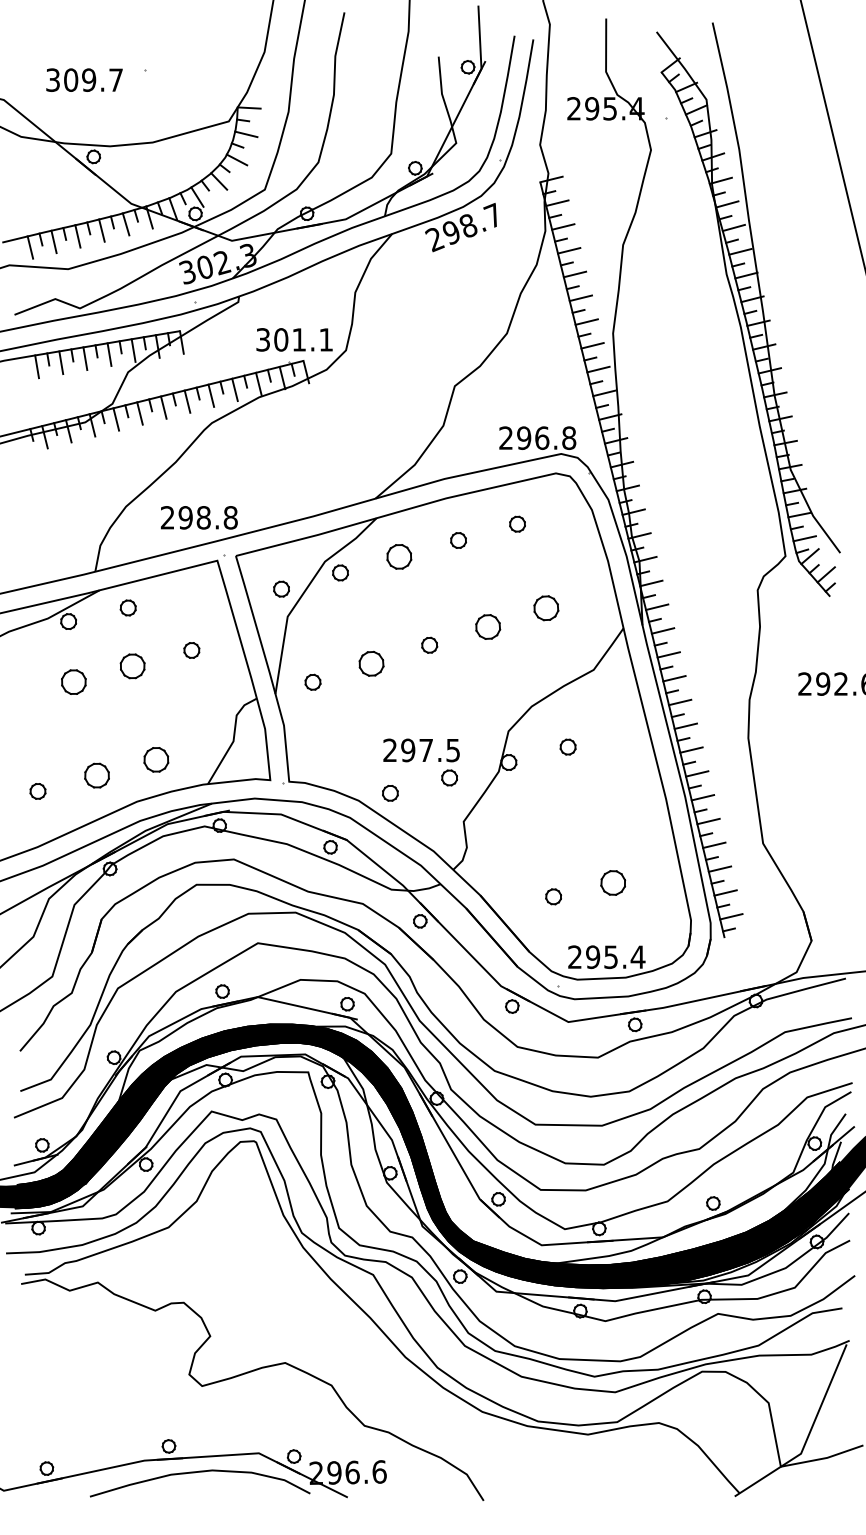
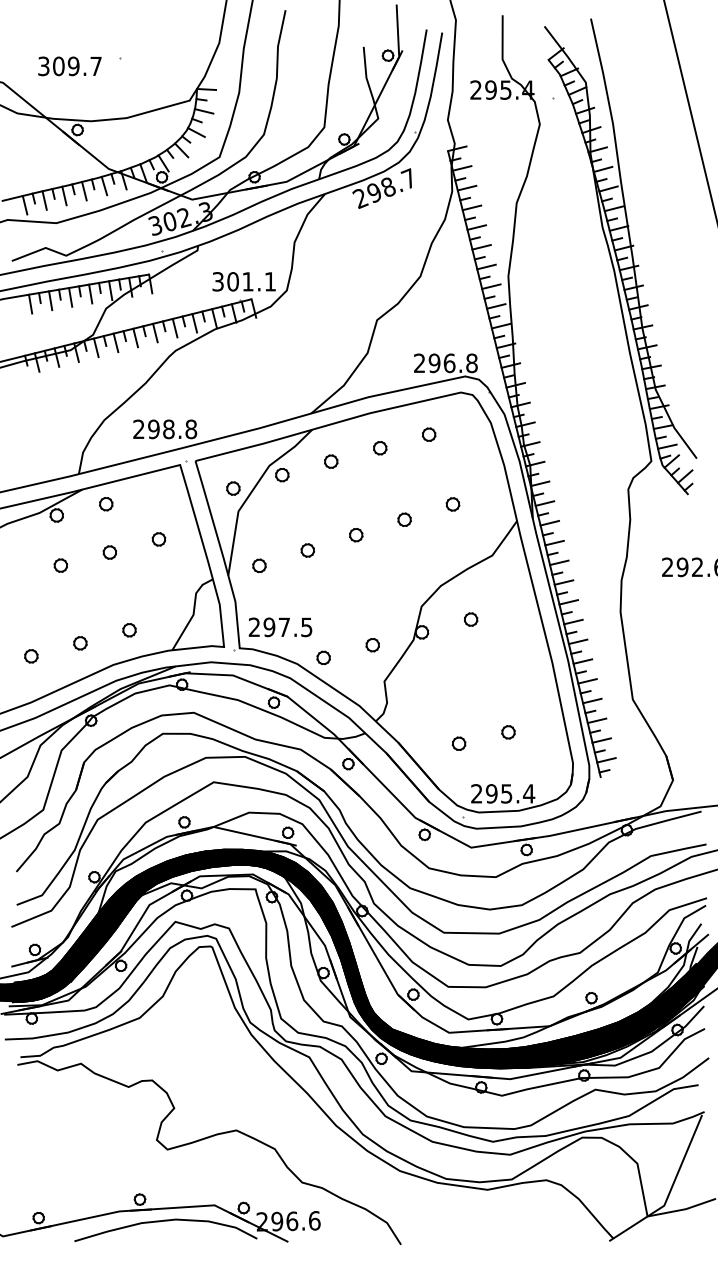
part: (399, 556) -> (331, 461), size x0.62
part: (545, 608) -> (452, 504), size x0.62
part: (487, 626) -> (404, 519), size x0.62
part: (370, 663) -> (307, 550), size x0.62
part: (132, 666) -> (109, 552), size x0.62
part: (73, 681) -> (60, 565), size x0.62
text: (421, 750) -> (280, 627), moved
part: (156, 760) -> (129, 630), size x0.62
part: (97, 775) -> (80, 643), size x0.62
part: (613, 883) -> (508, 732), size x0.62

